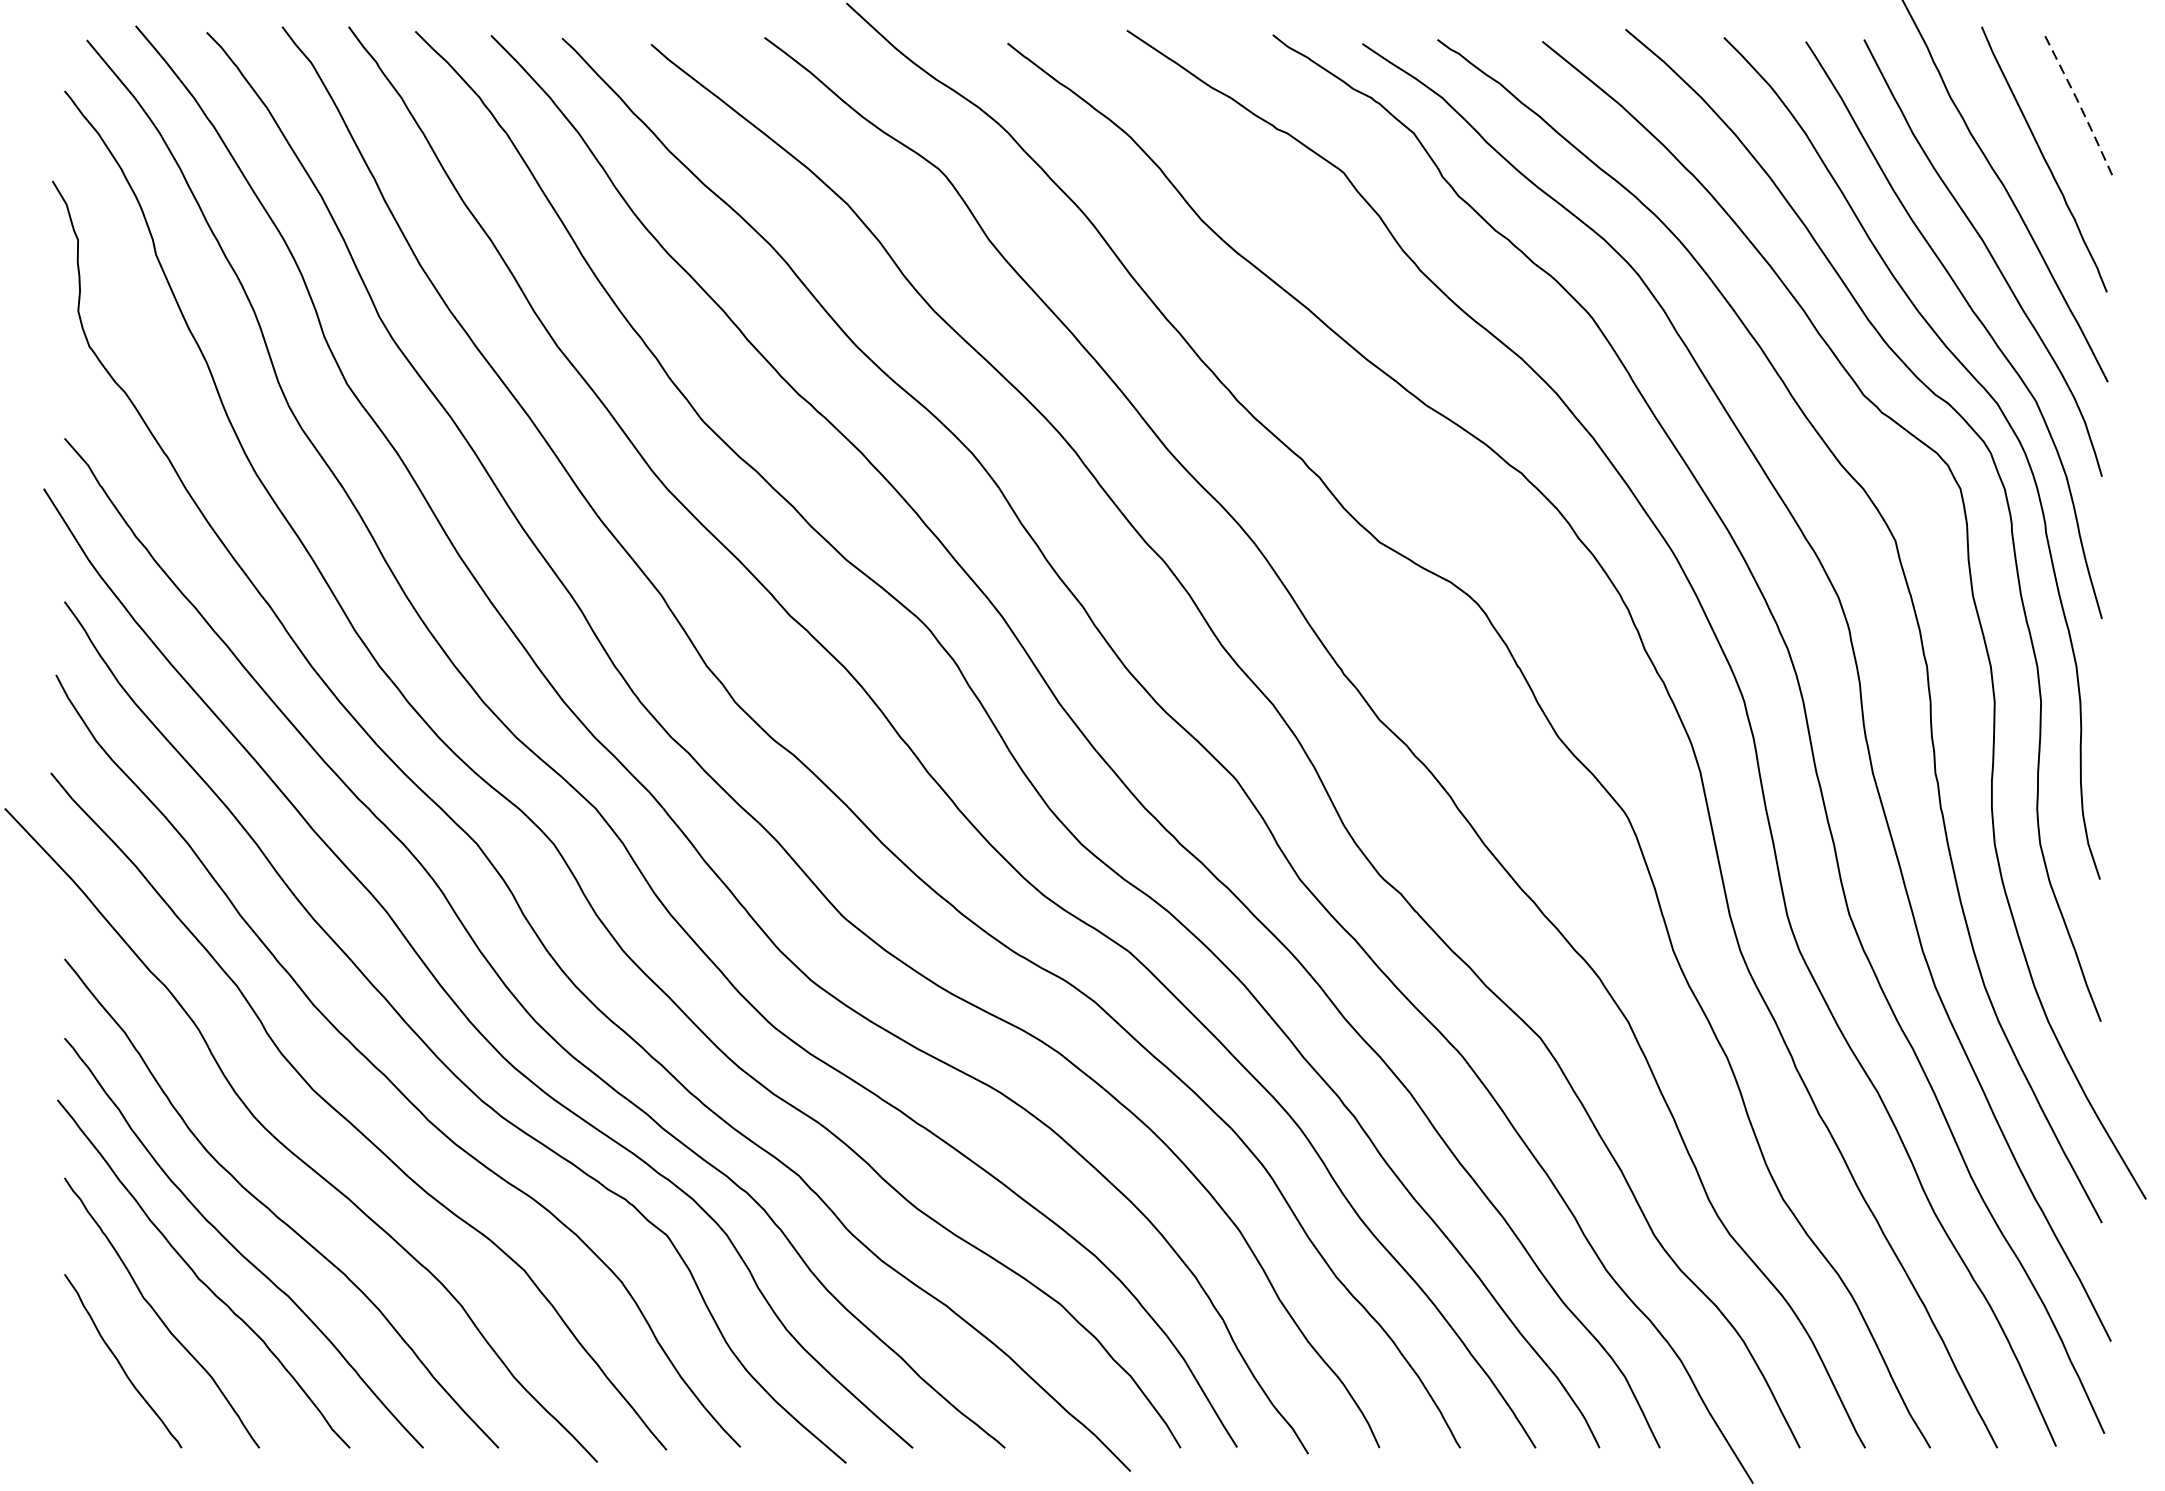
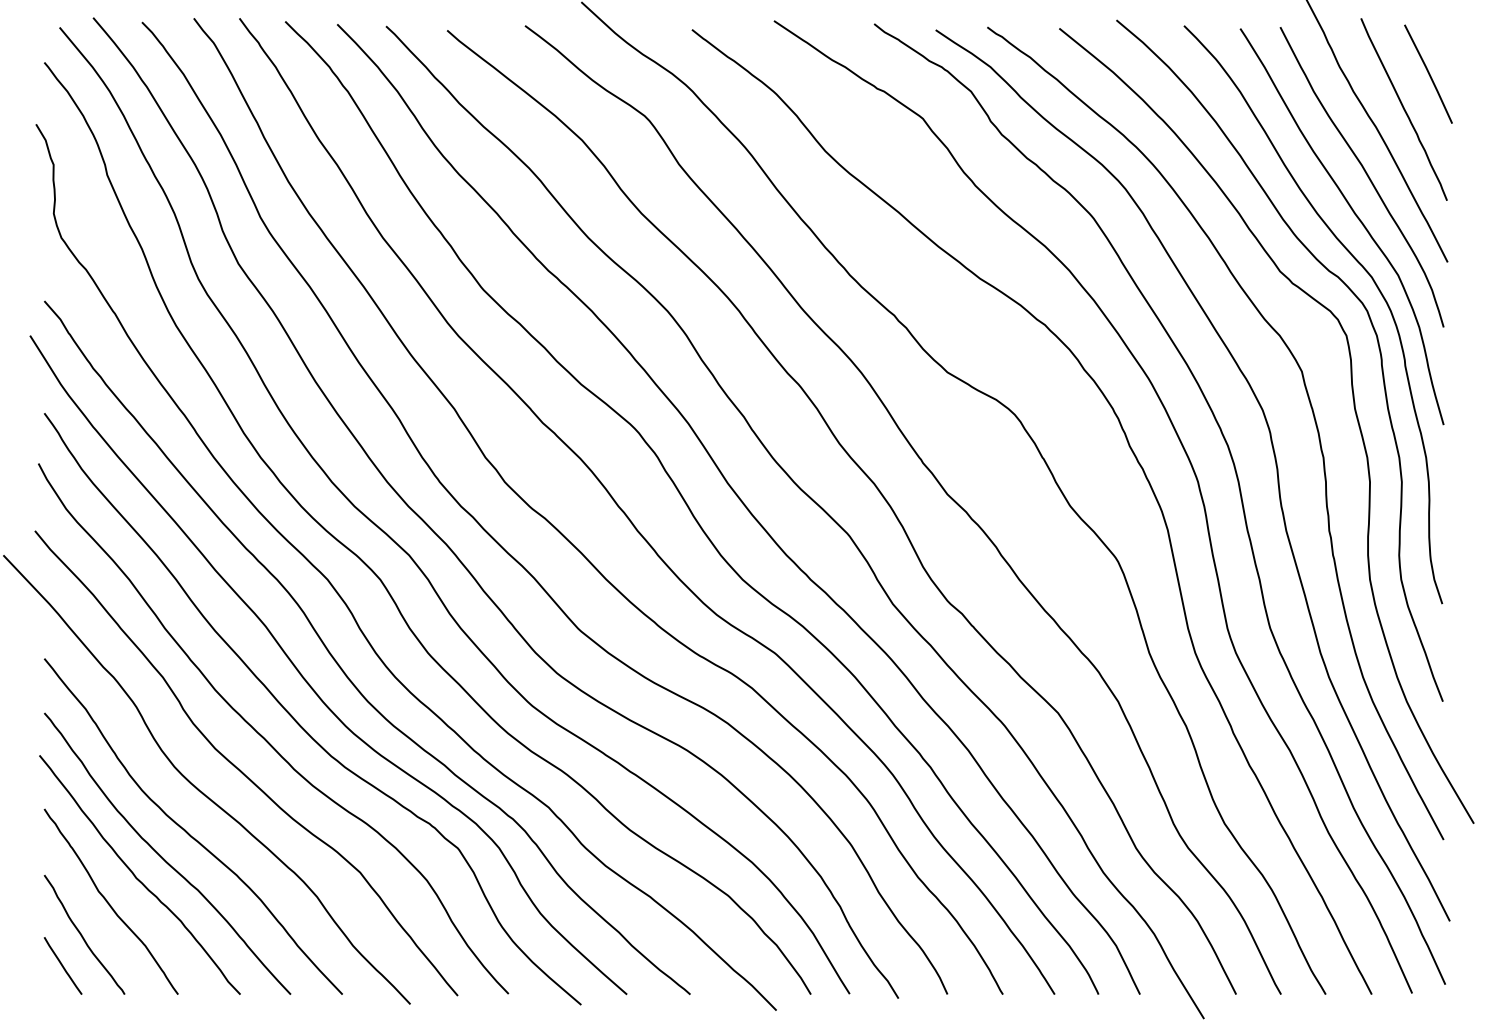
line: (2081, 108) -> (1429, 74), dashed -> solid
line: (90, 1405) -> (62, 965), added

